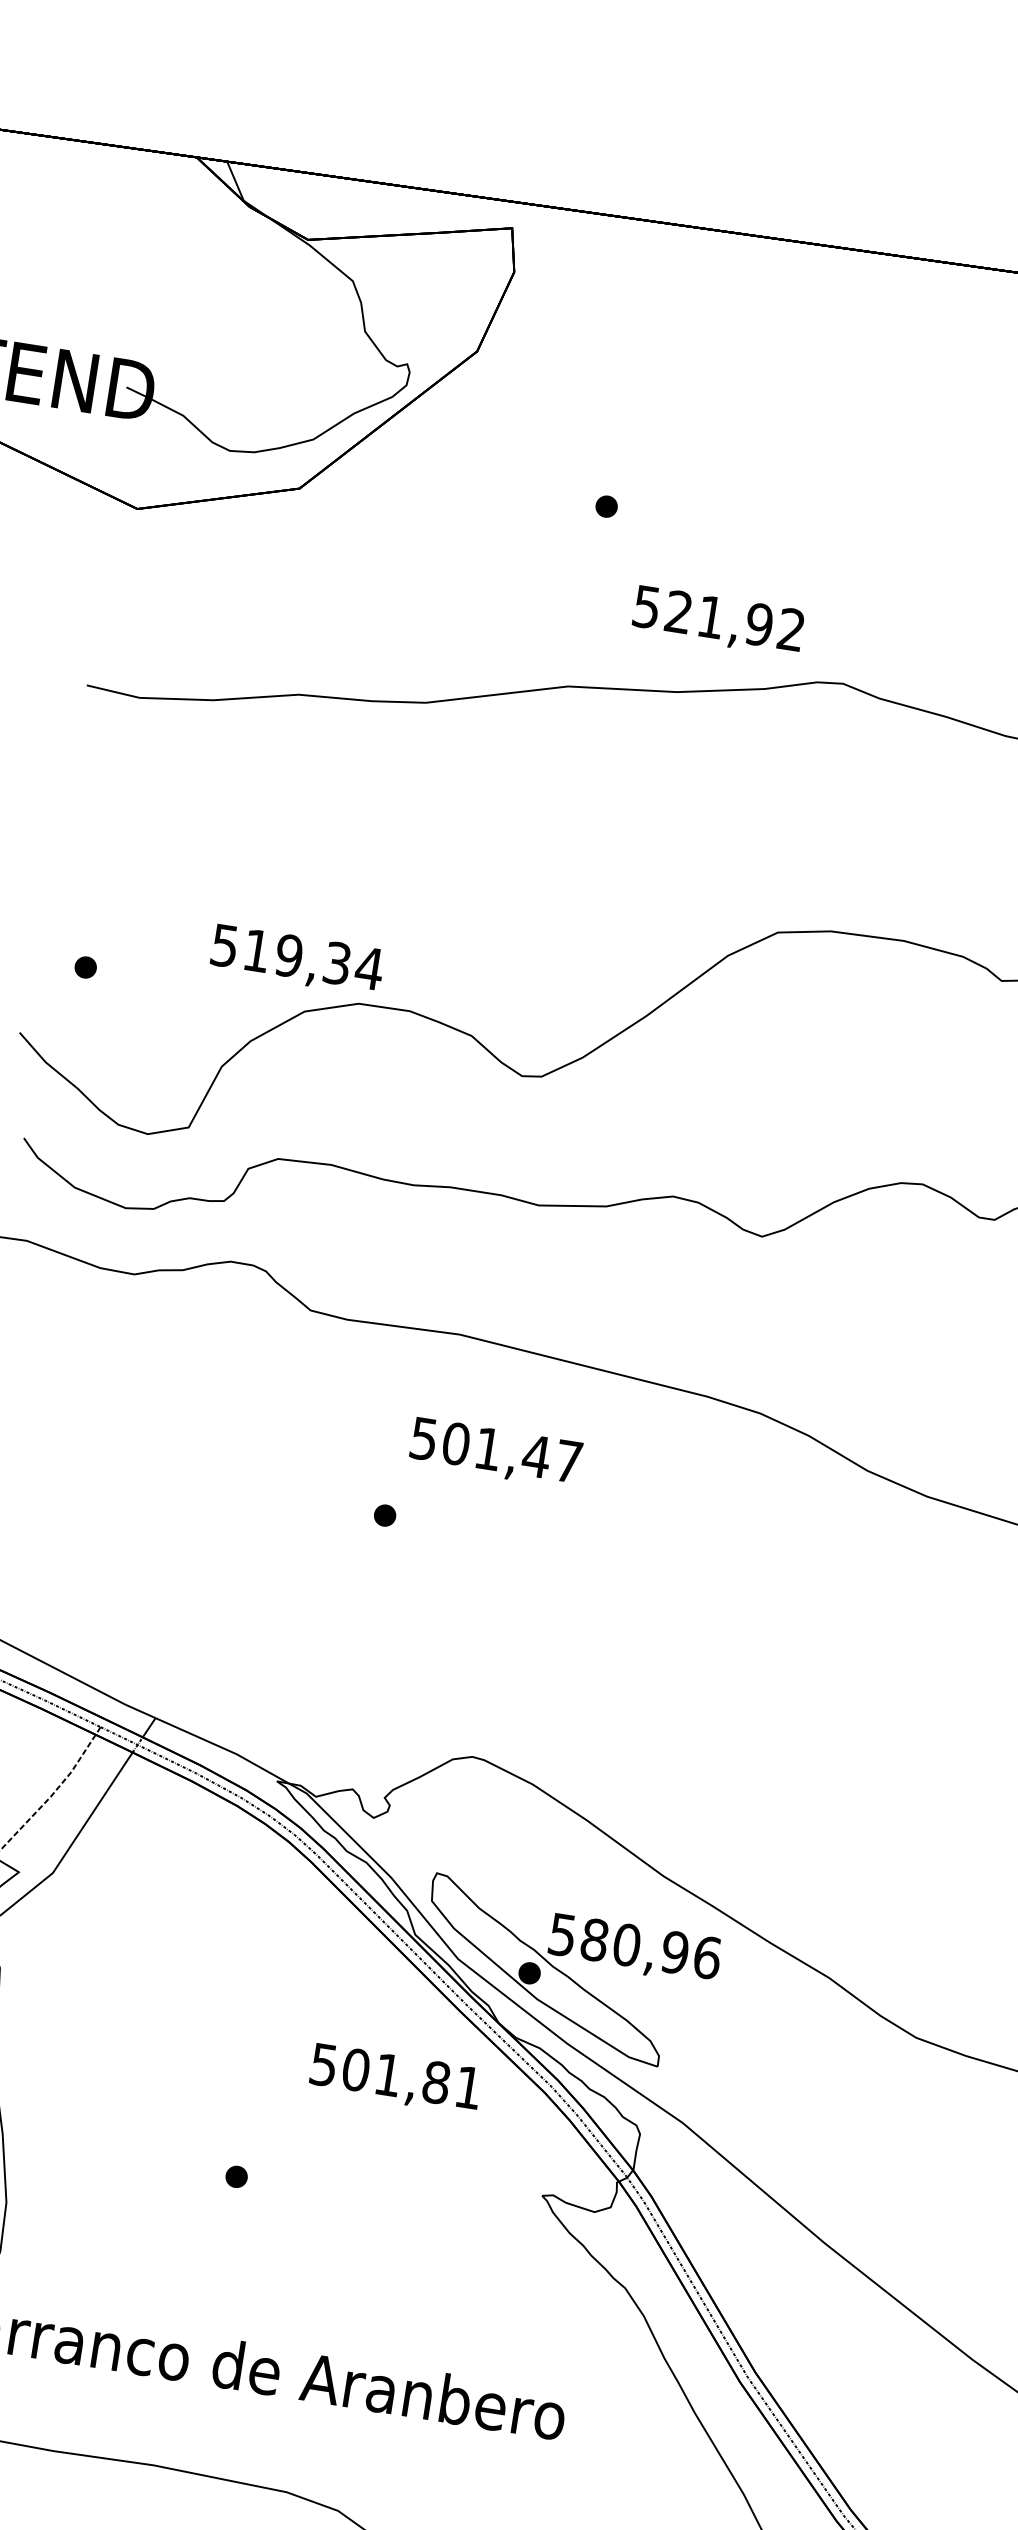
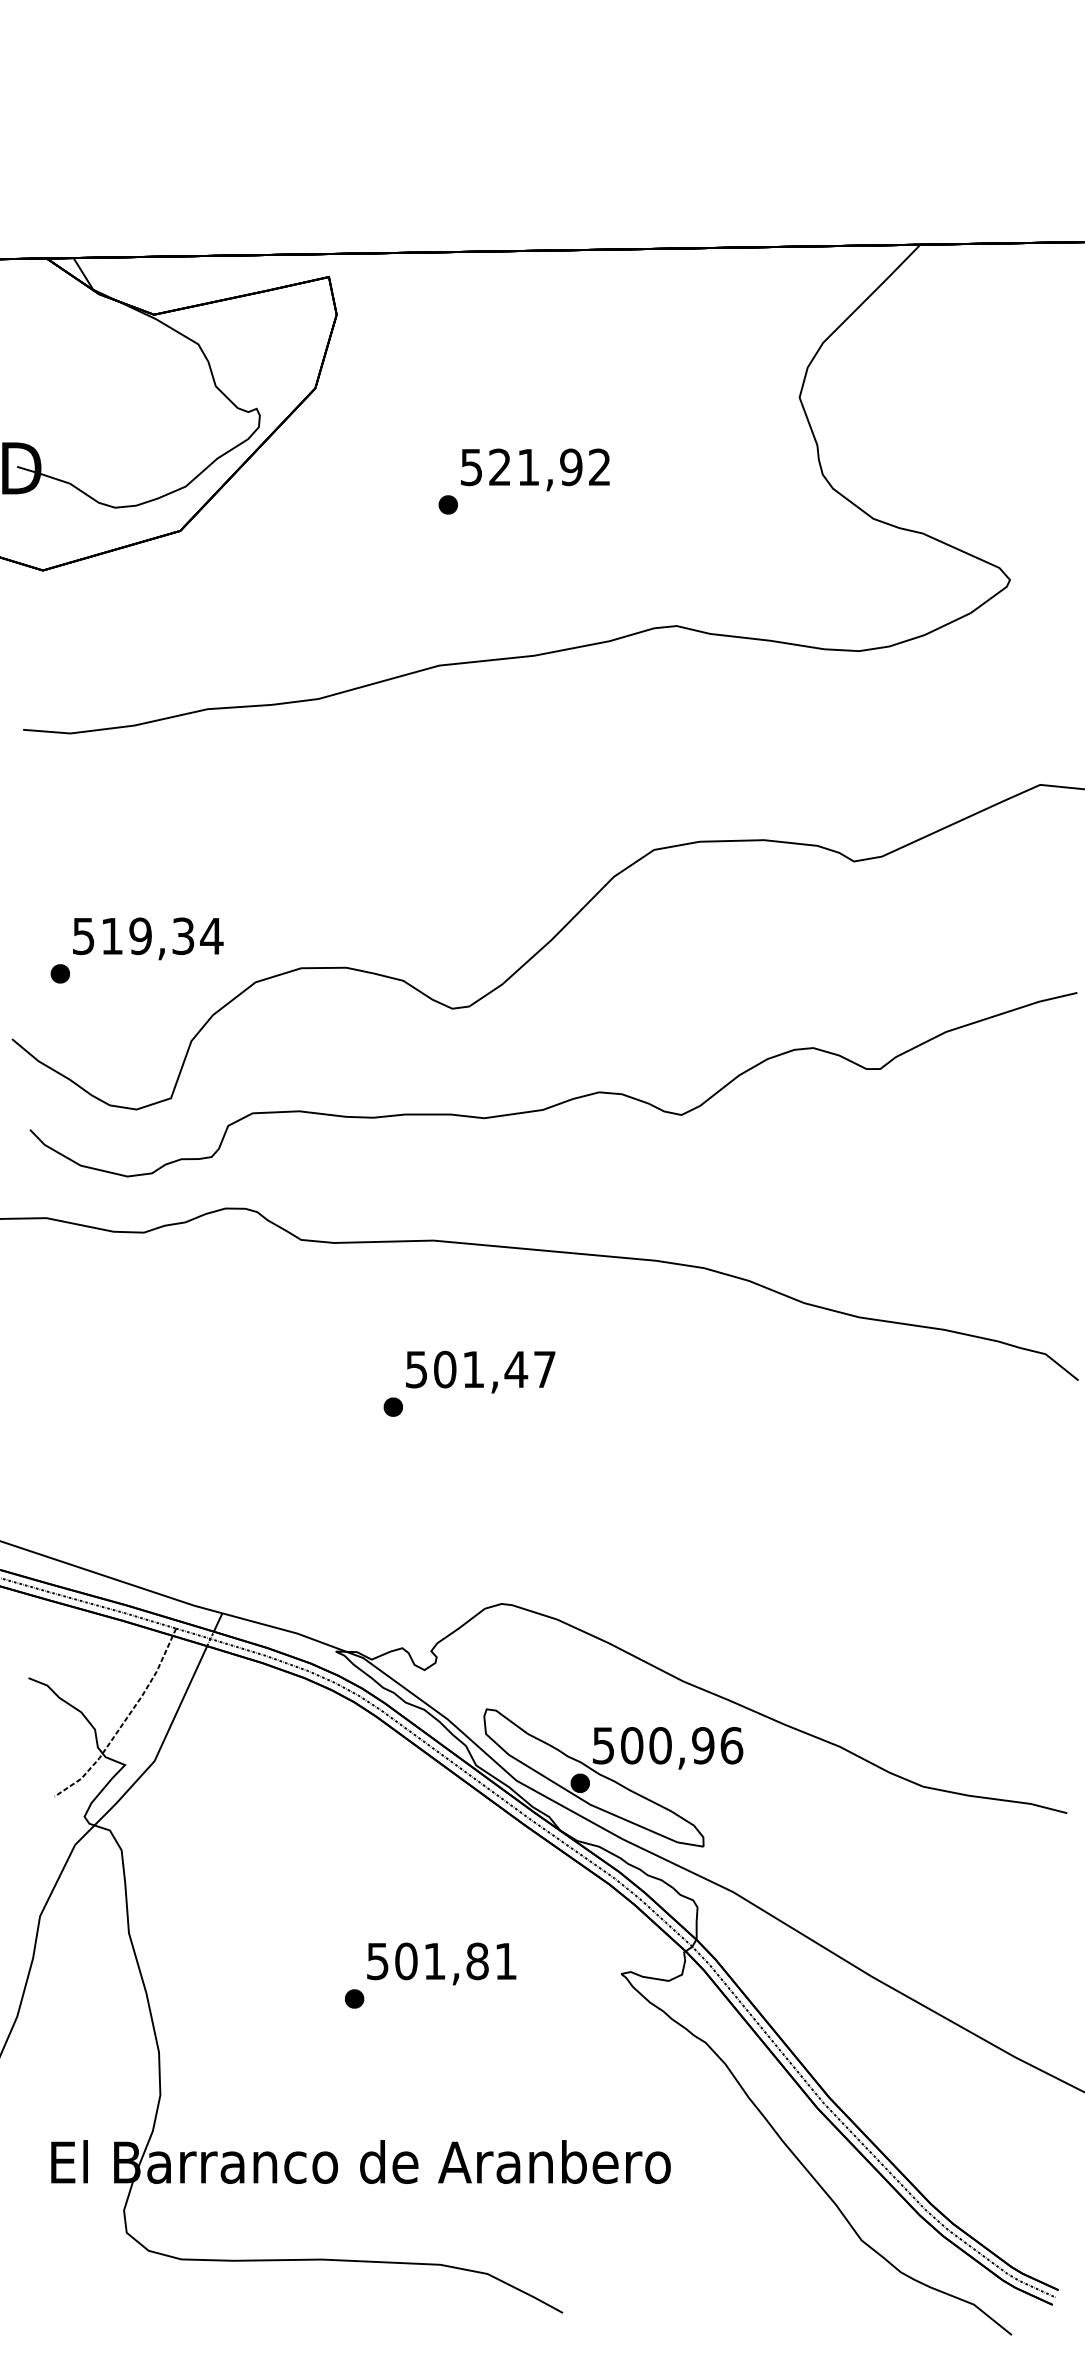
text: (718, 620) -> (535, 469), moved
text: (297, 959) -> (148, 938), moved
text: (495, 1452) -> (480, 1371), moved
text: (595, 1939) -> (632, 1745), 580,96 -> 500,96
text: (395, 2078) -> (441, 1963), moved

